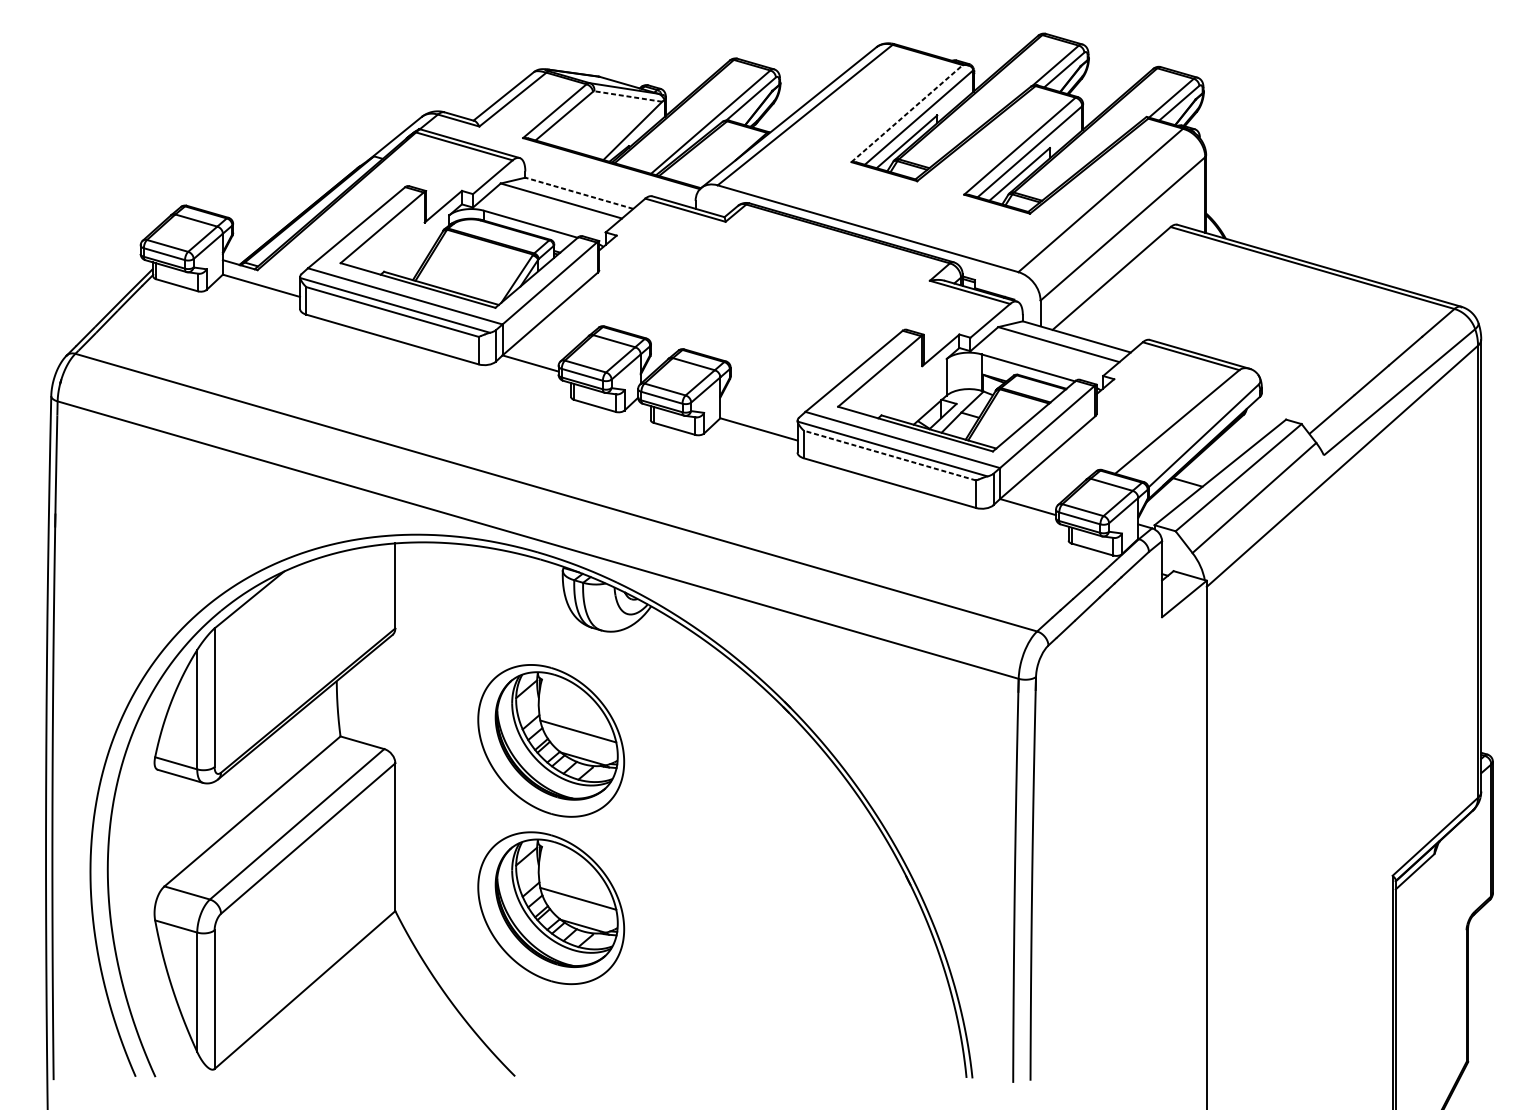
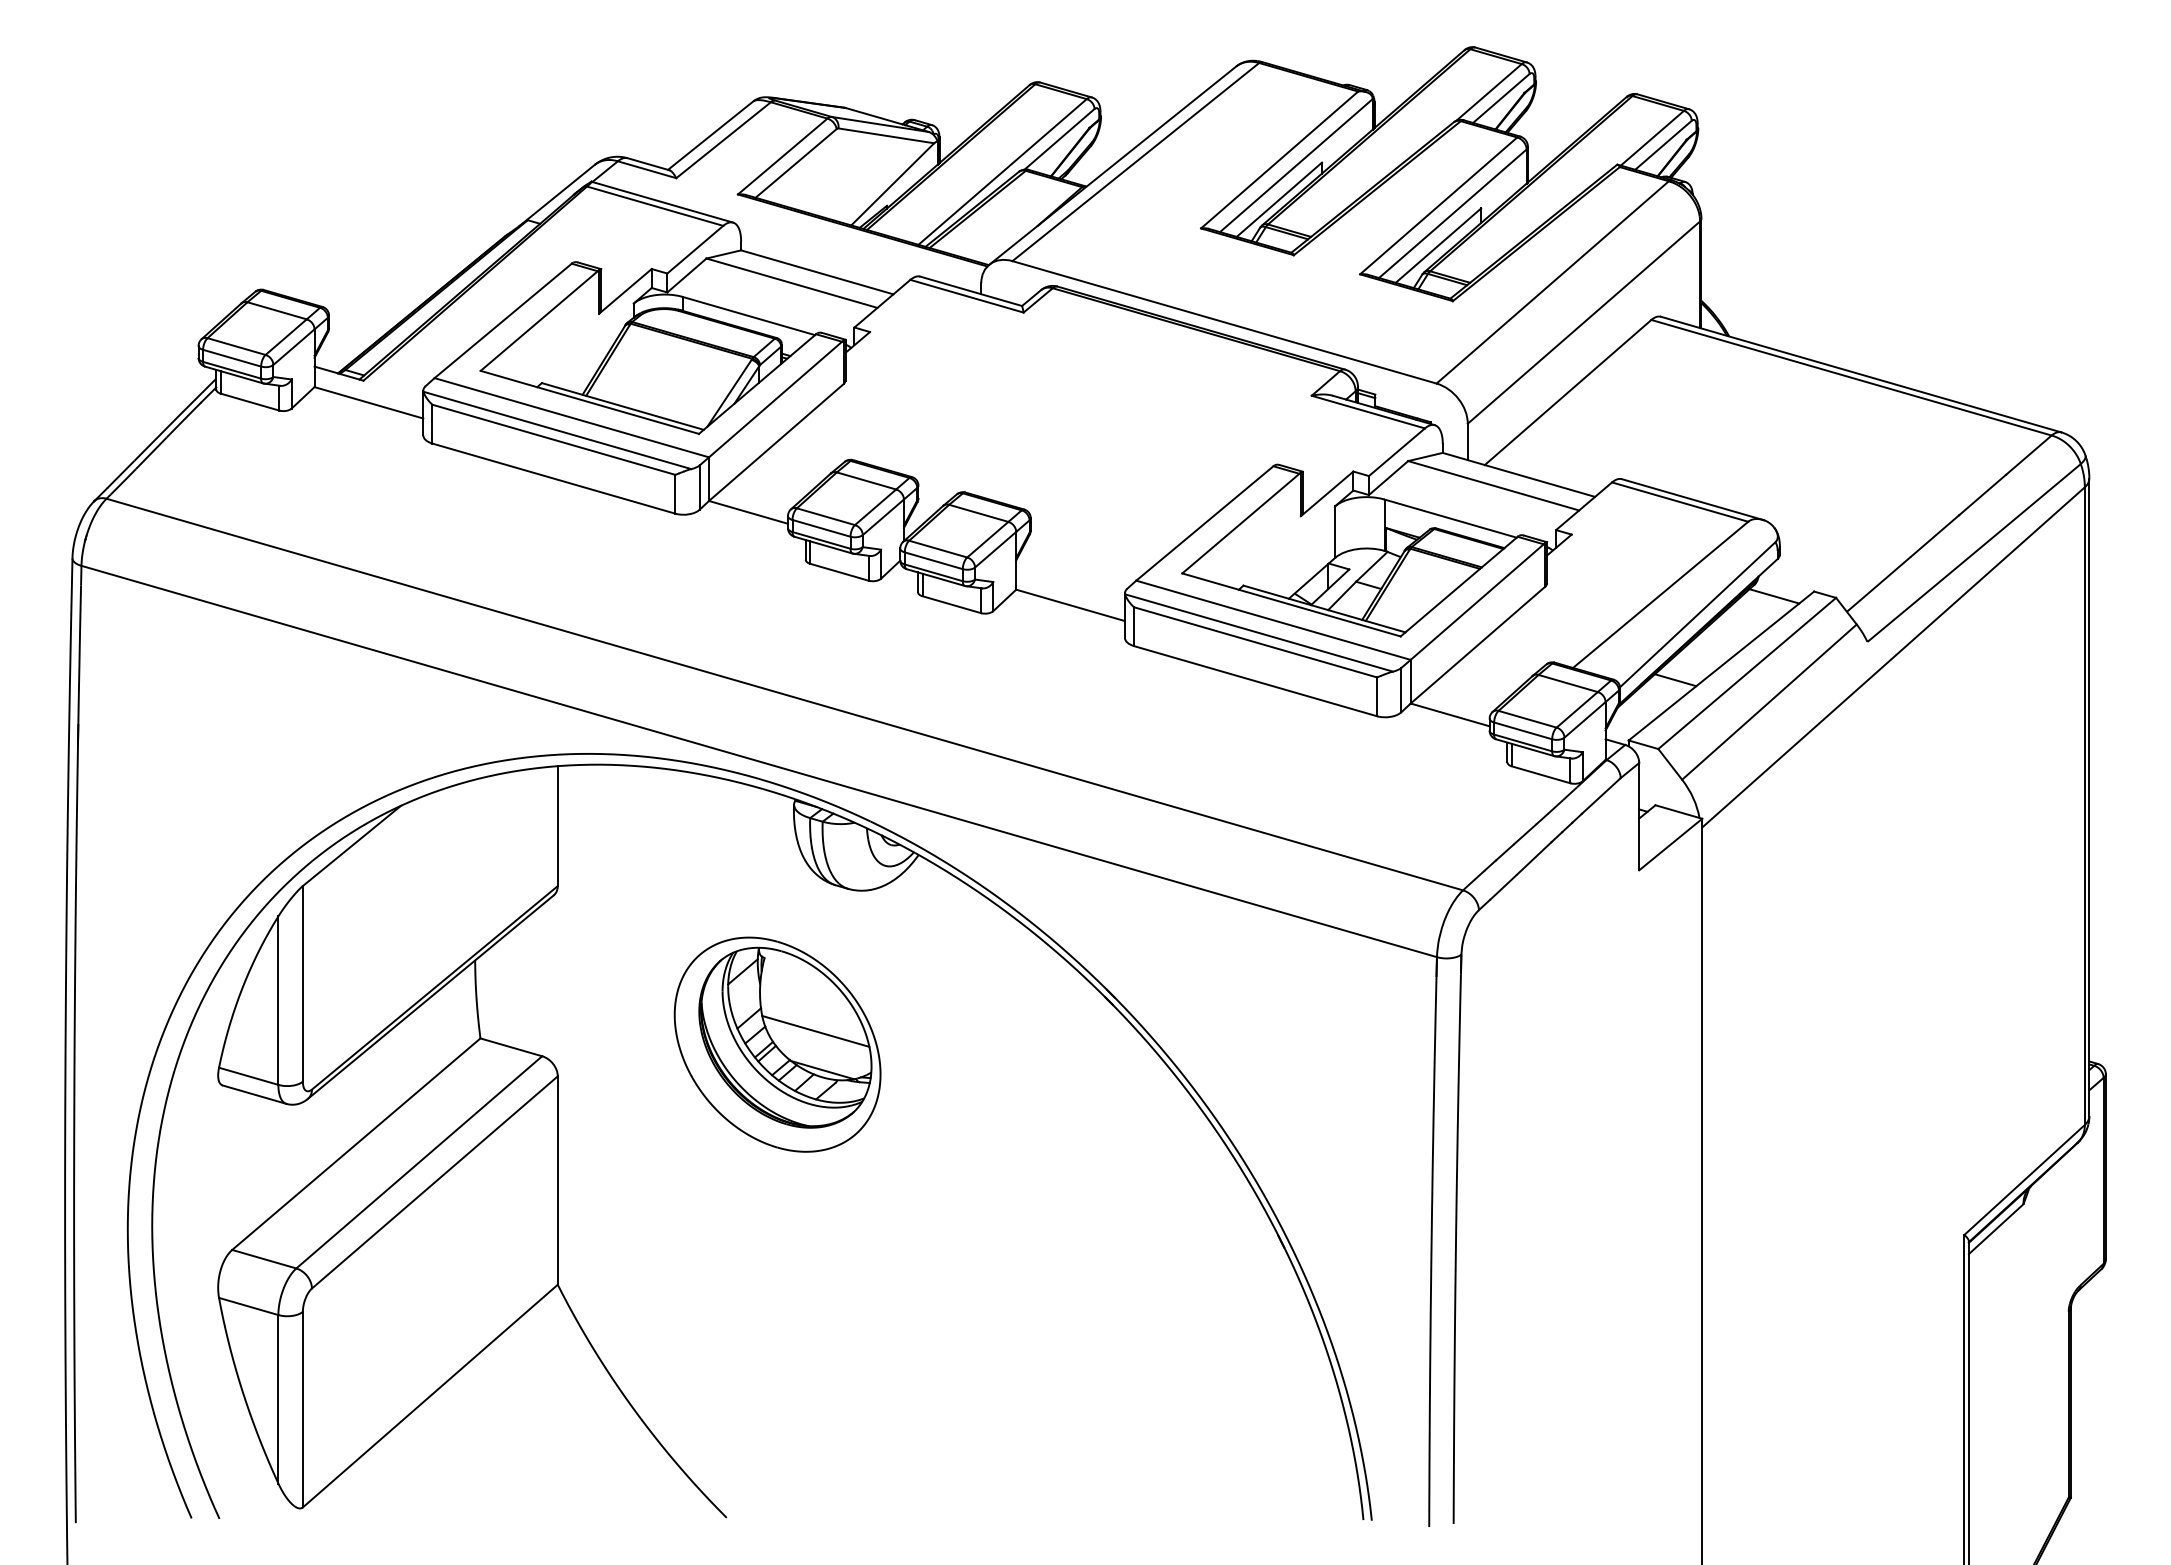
line: (627, 96) -> (885, 135), dashed -> solid
line: (907, 113) -> (1280, 159), dashed -> solid
line: (578, 193) -> (816, 272), dashed -> solid
line: (1258, 423) -> (1774, 596), added
line: (890, 455) -> (1255, 642), dashed -> solid
part: (551, 908) -> (777, 1280), removed

